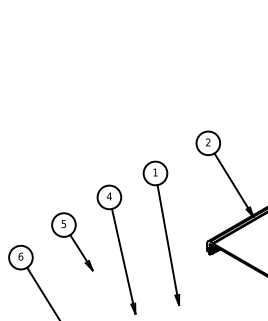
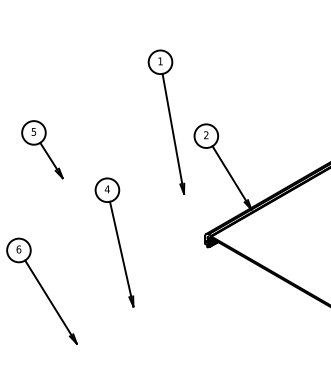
part: (161, 232) -> (166, 121), moved
part: (72, 241) -> (42, 149), moved

